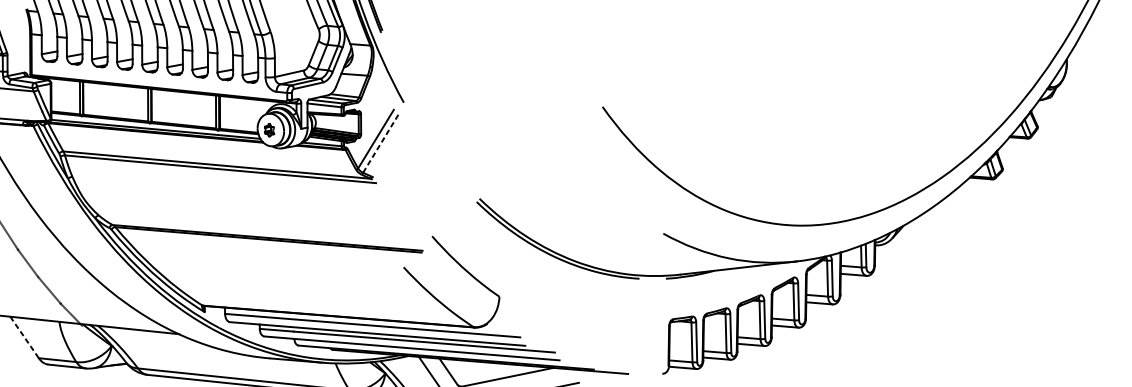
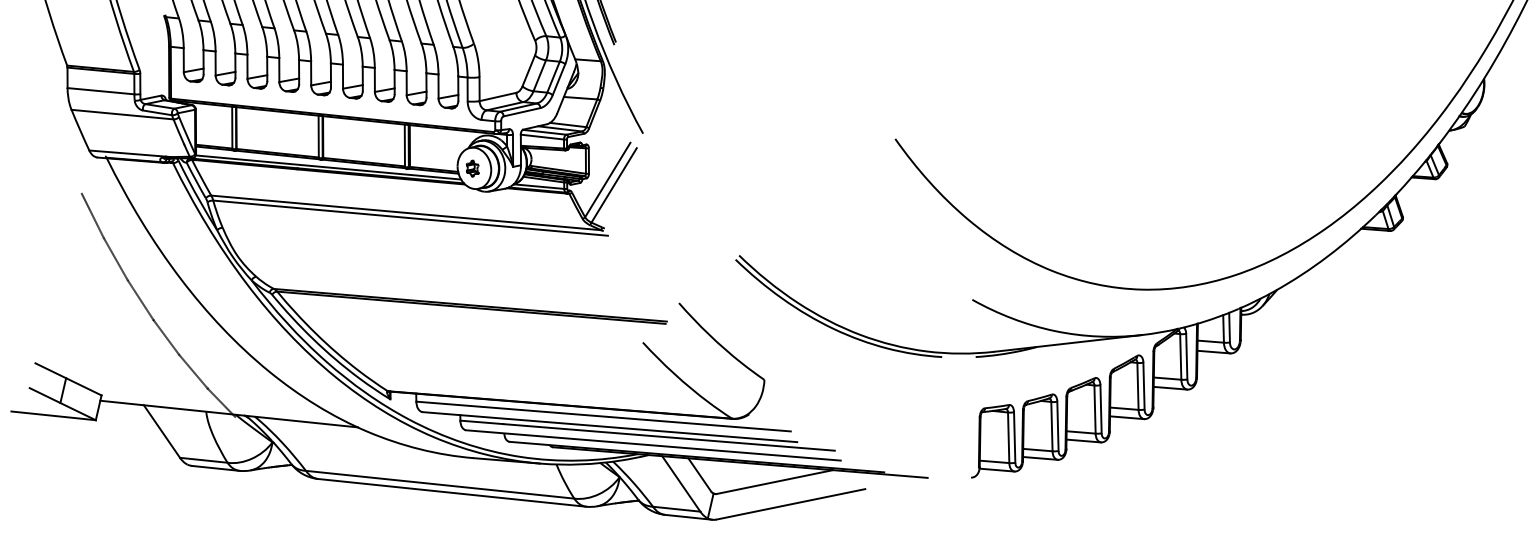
line: (381, 143) -> (614, 185), dashed -> solid
line: (24, 337) -> (161, 431), dashed -> solid

